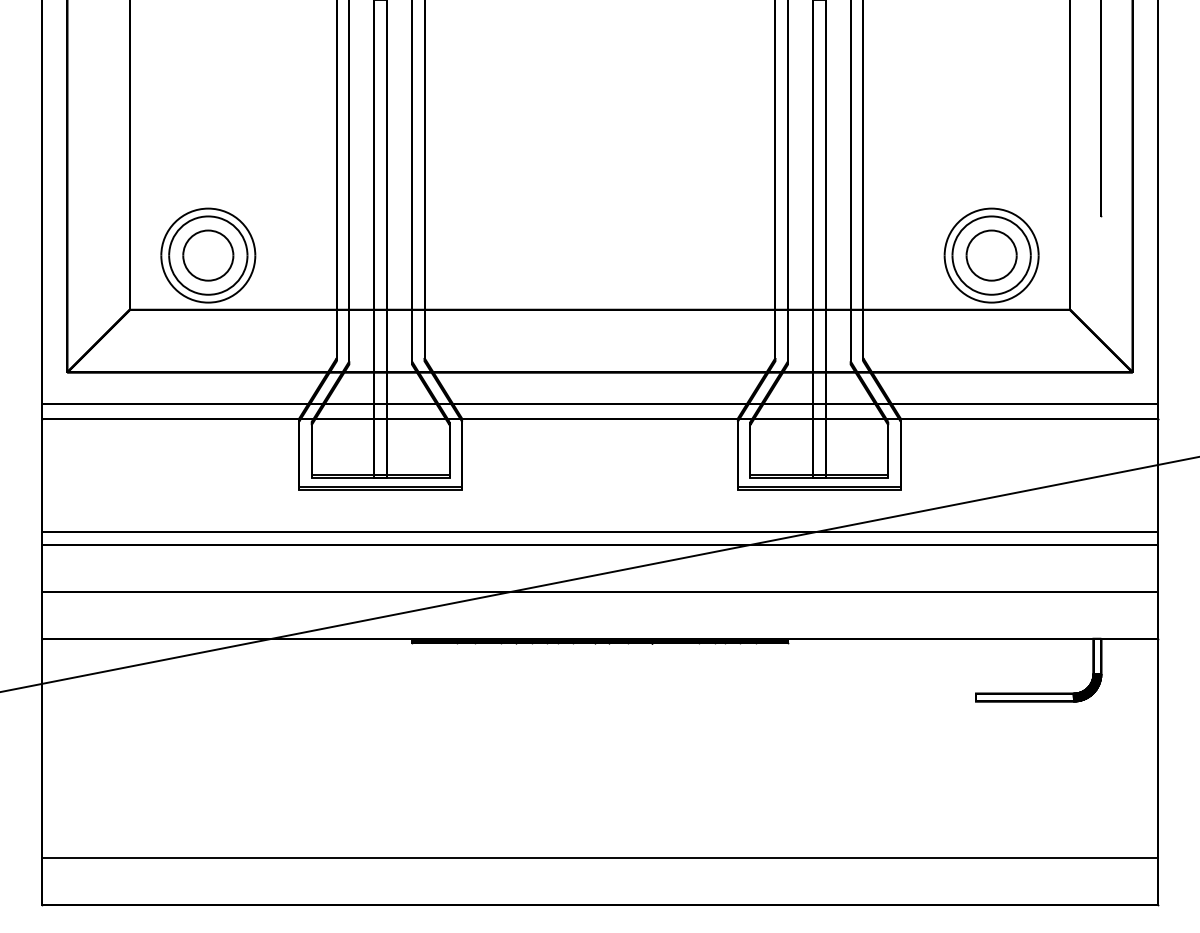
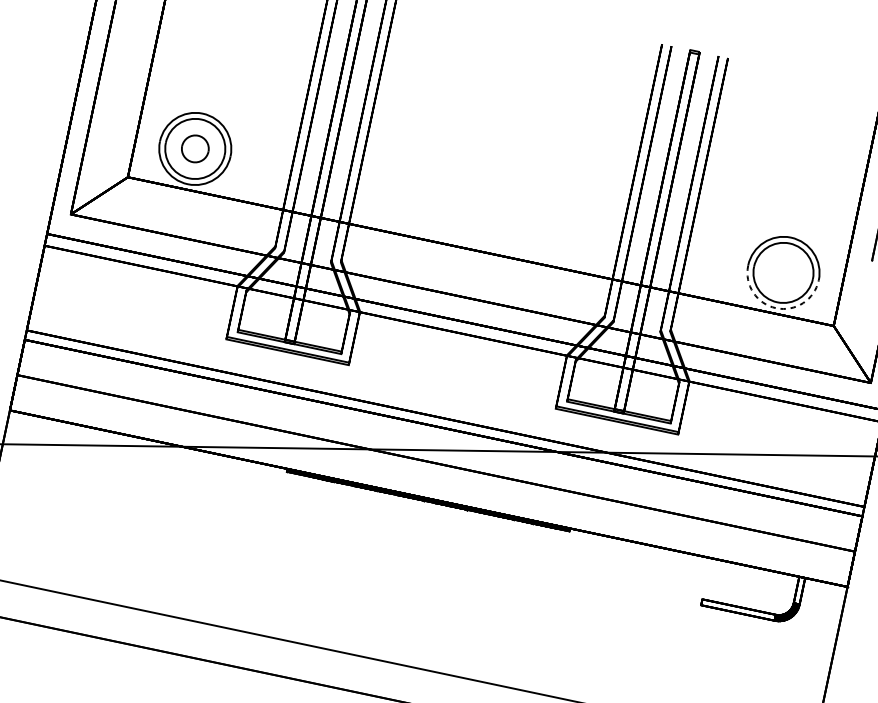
part: (208, 255) -> (195, 148), size x0.7
part: (991, 255) -> (783, 272), removed
arc: (991, 302) -> (775, 308), solid -> dashed

